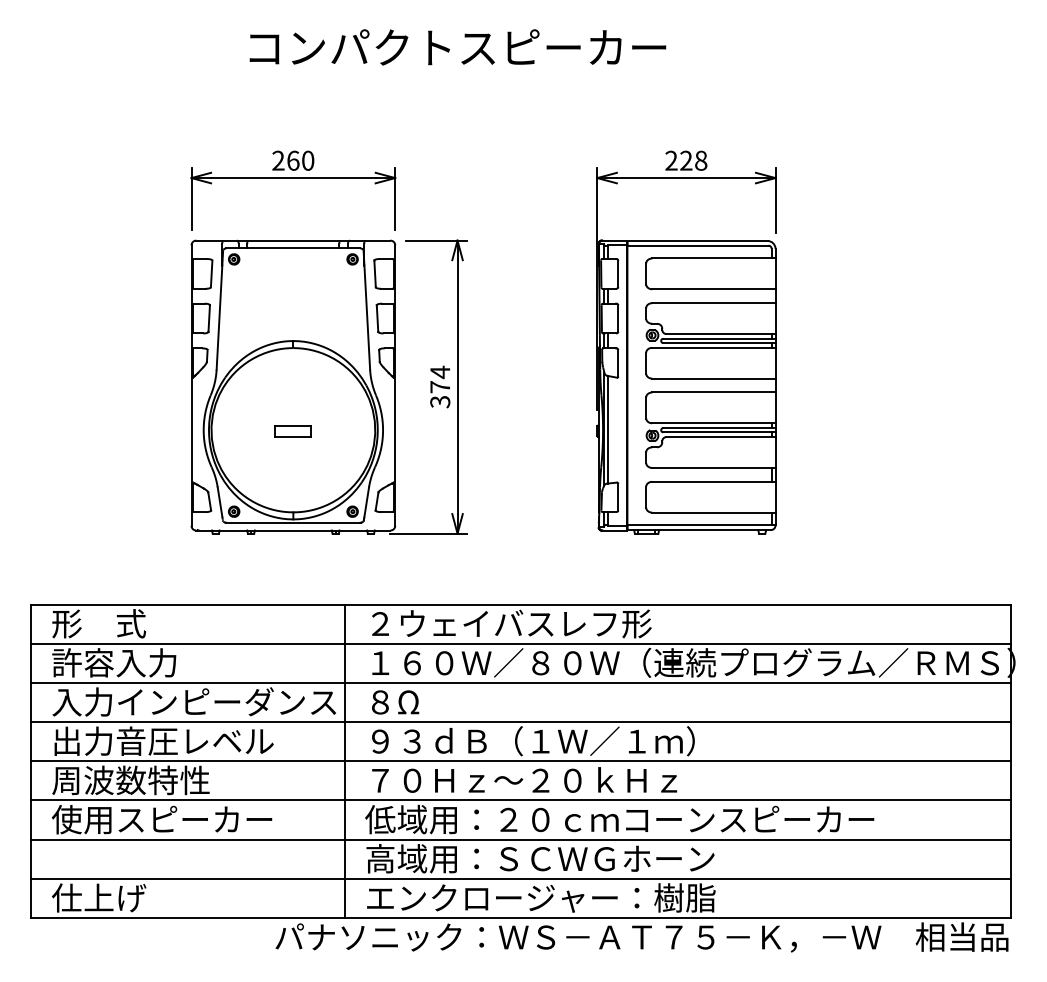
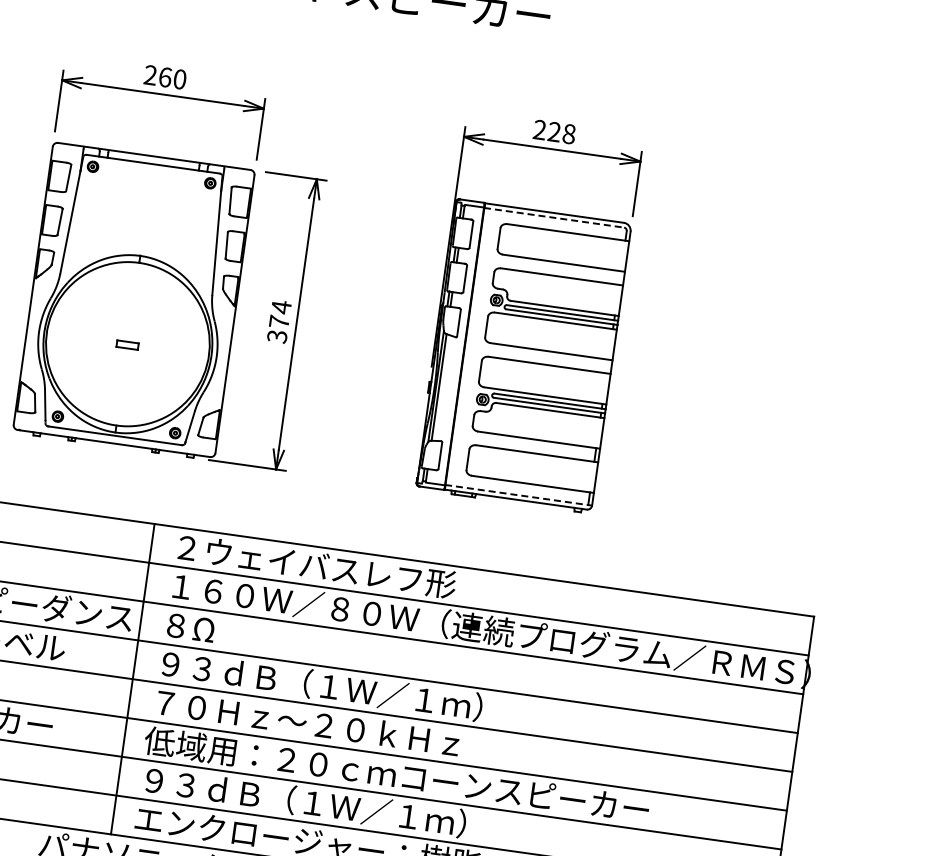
line: (697, 245) -> (553, 217), solid -> dashed
part: (292, 431) -> (126, 345), size x0.6
line: (701, 525) -> (518, 495), solid -> dashed
text: (540, 858) -> (313, 802), 高域用：ＳＣＷＧホーン -> ９３ｄＢ（１Ｗ／１ｍ）

